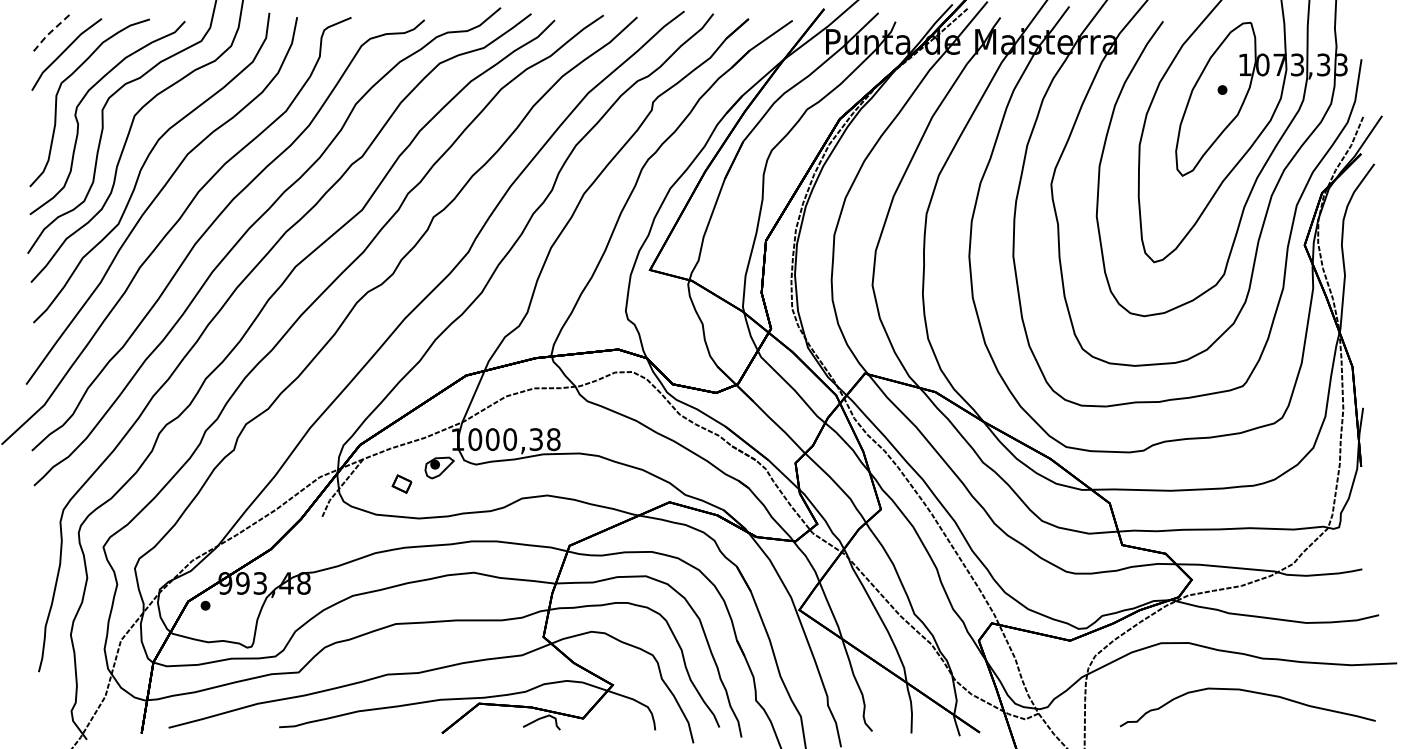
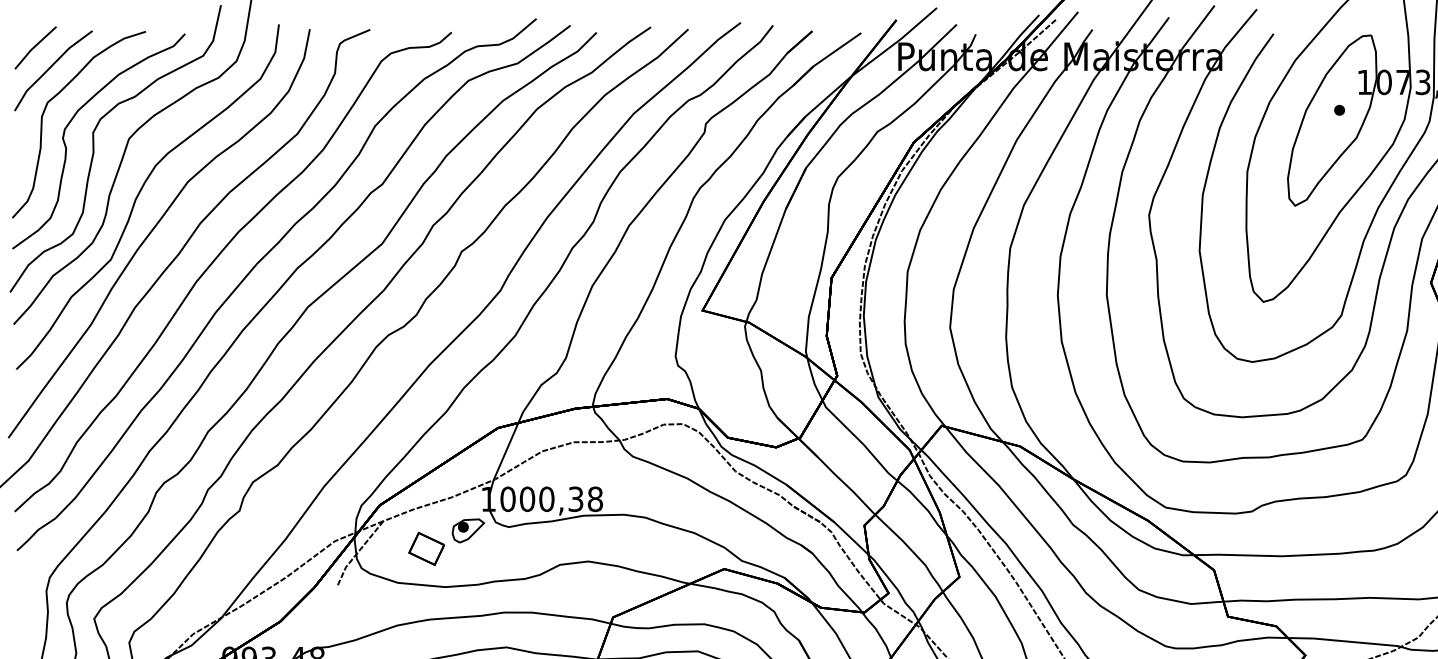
line: (49, 33) -> (34, 47), dashed -> solid
part: (401, 483) -> (425, 548), size x1.67

